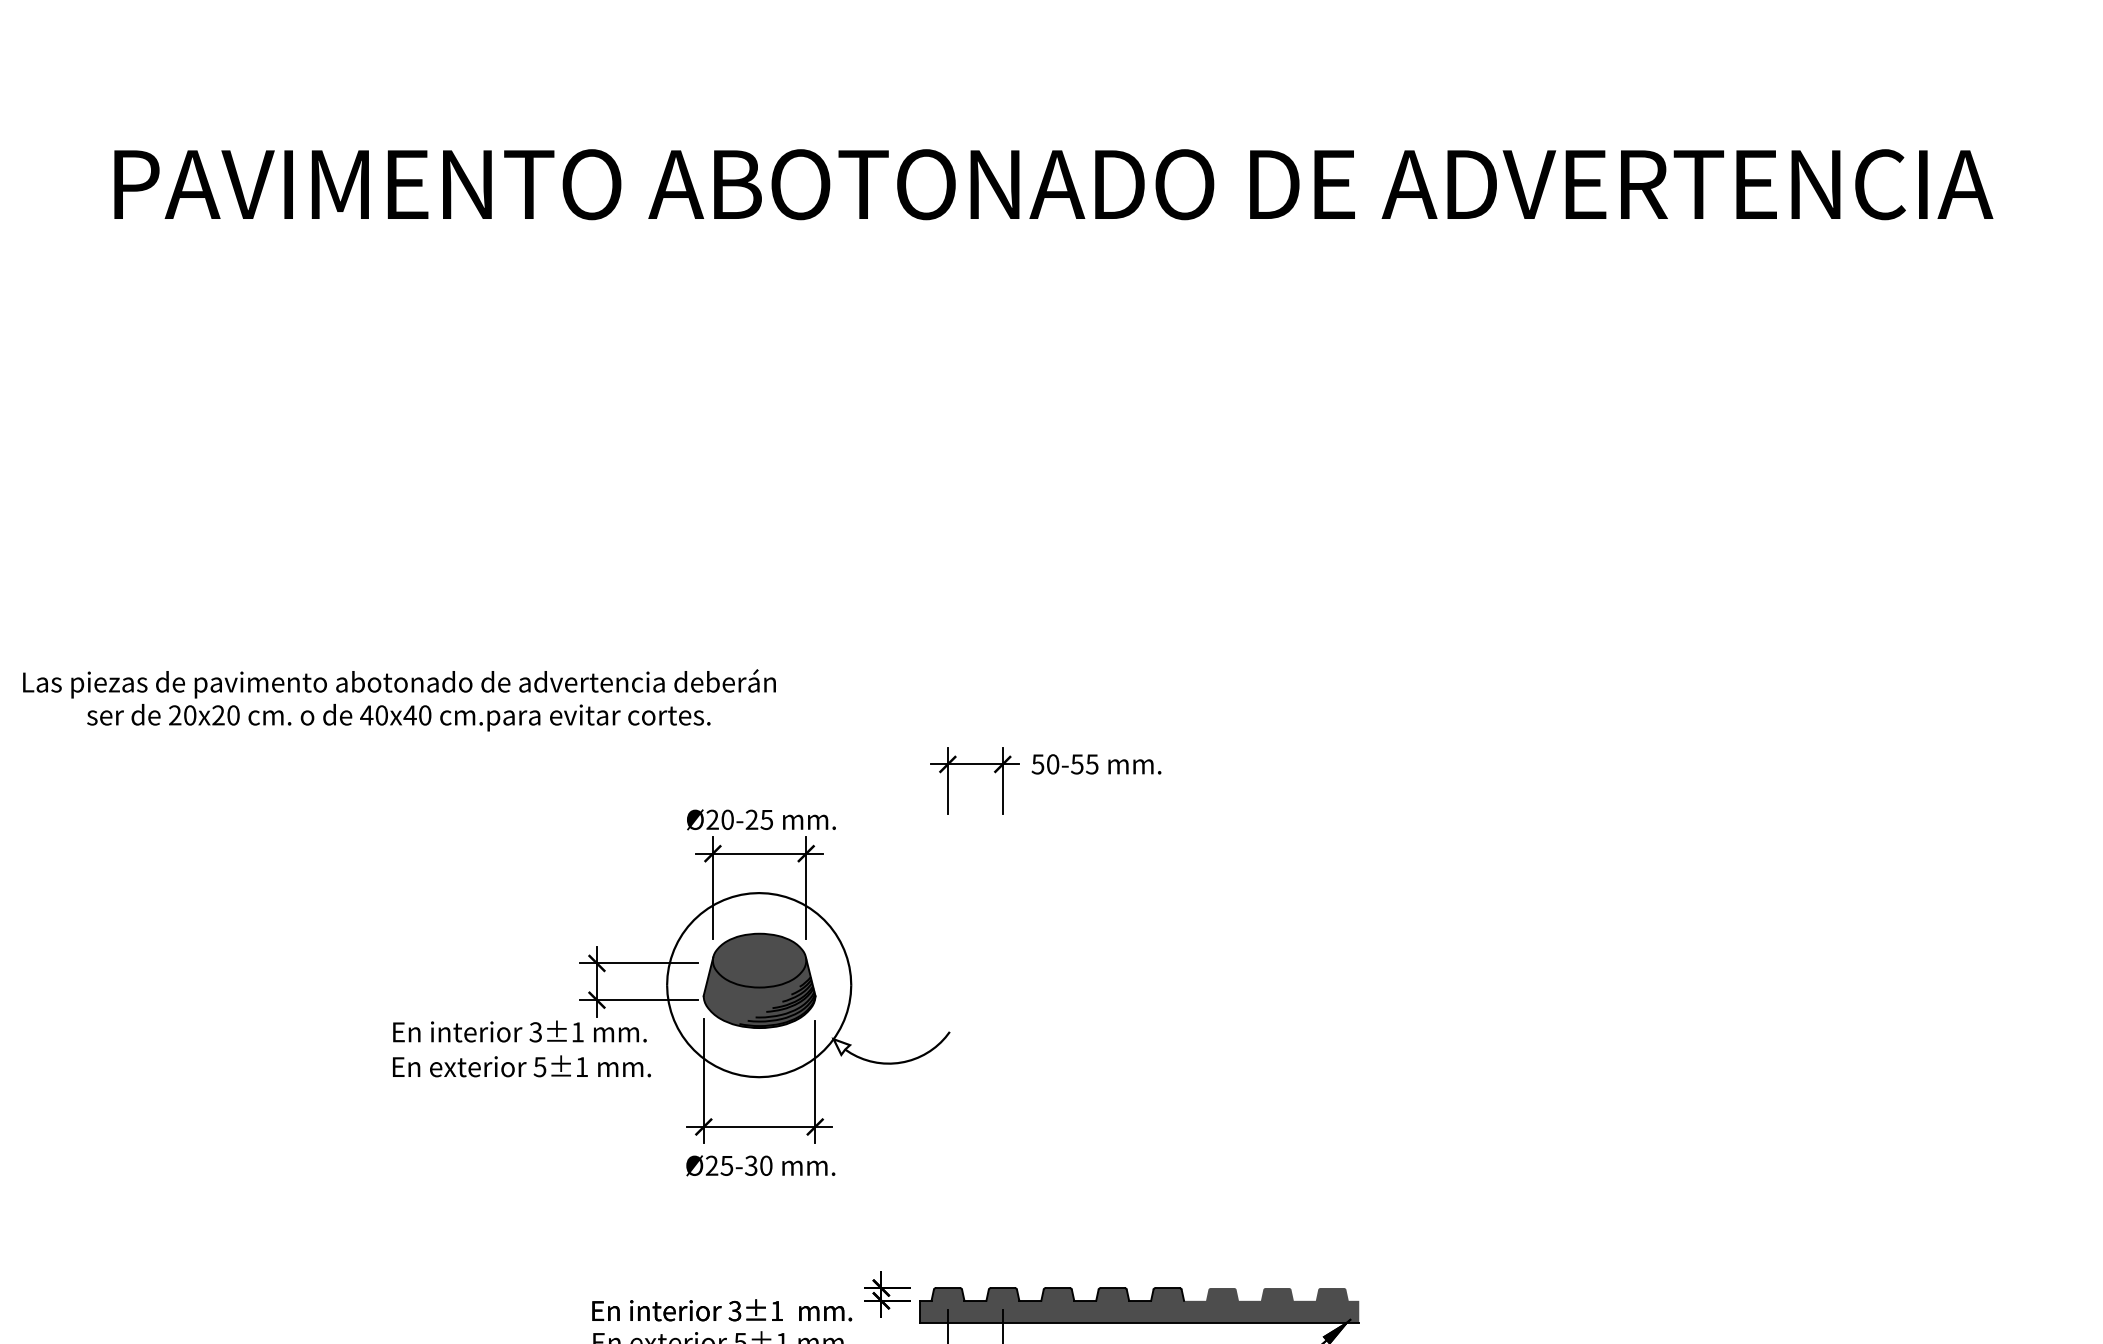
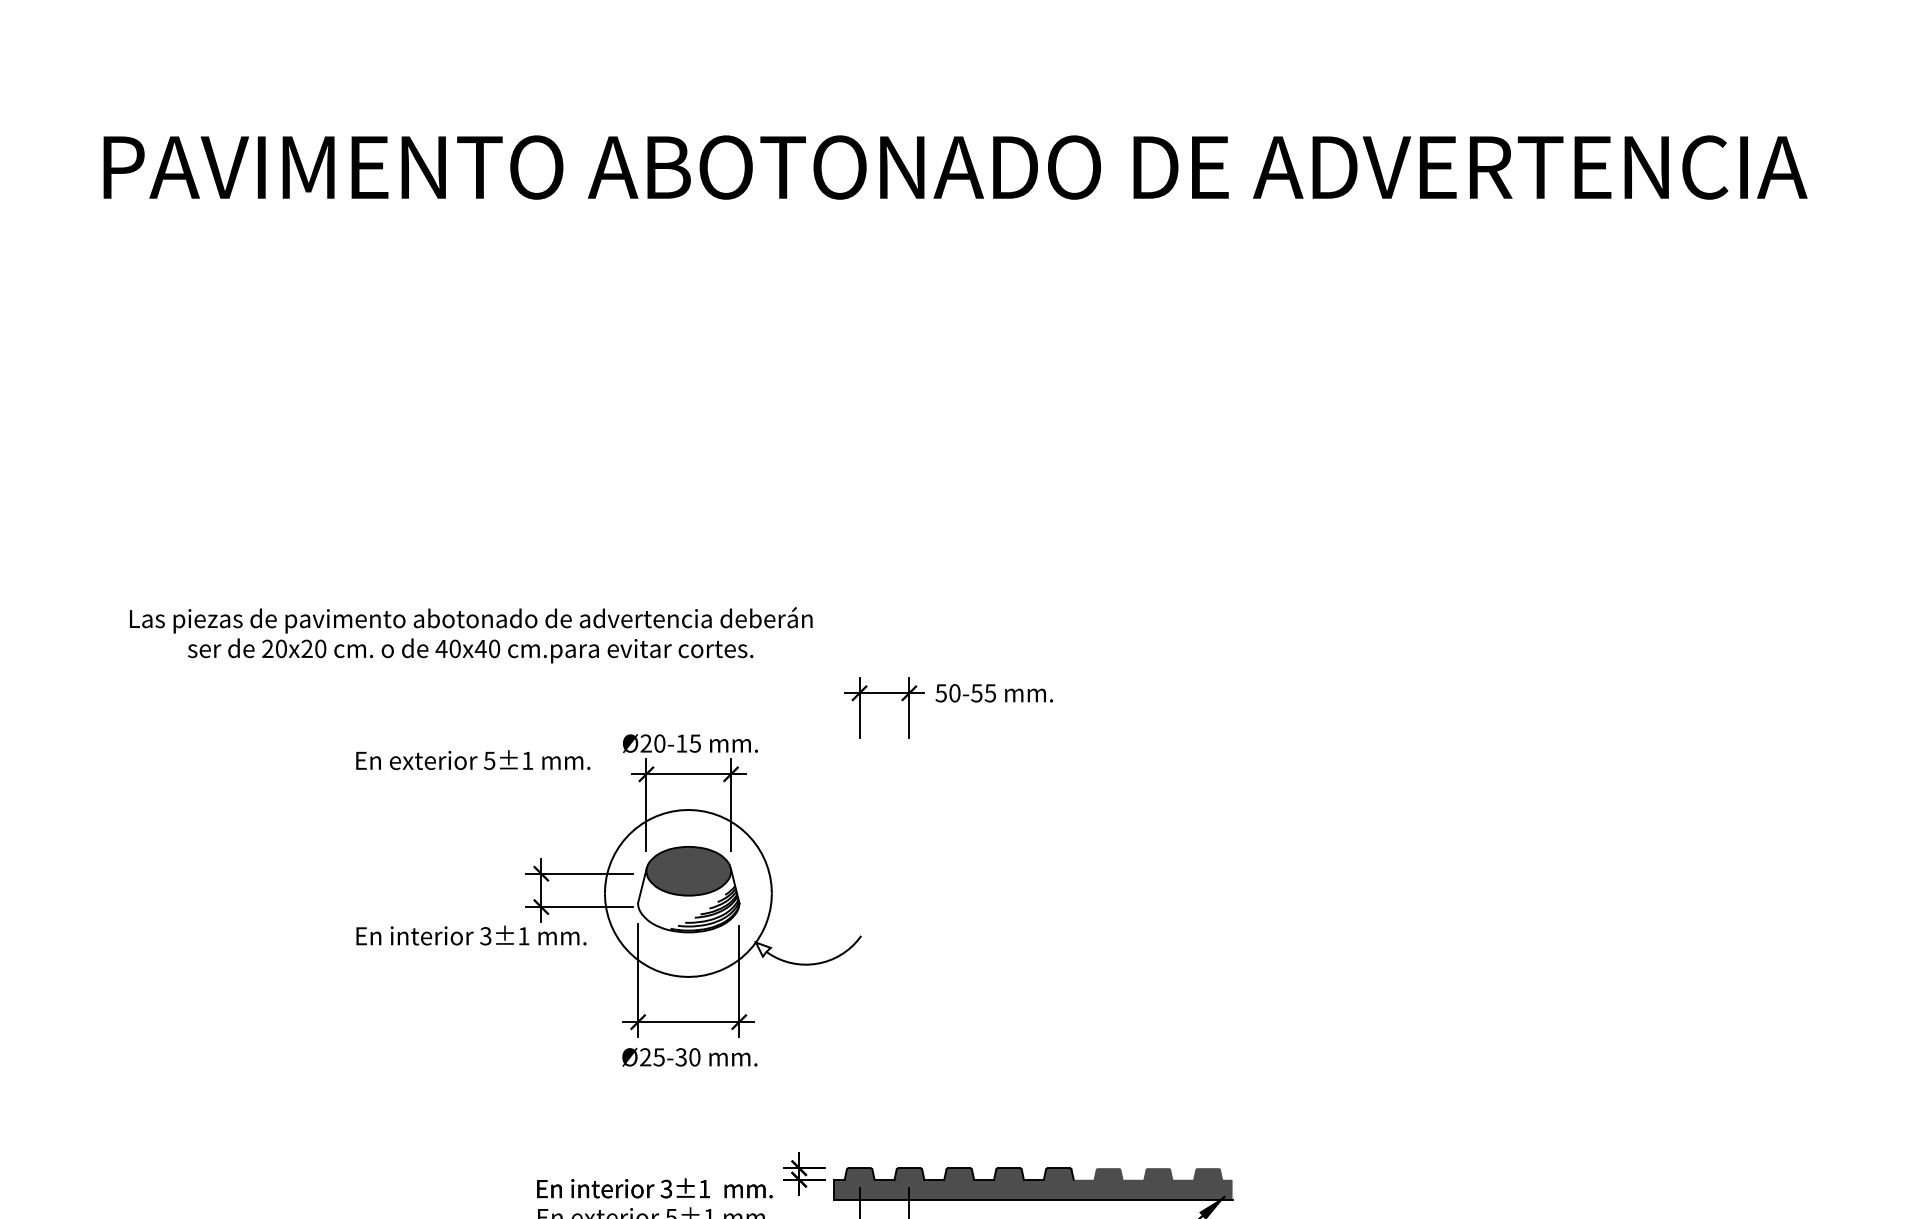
text: (399, 700) -> (471, 635), moved
text: (751, 819) -> (681, 743), Ø20-25 -> Ø20-15
fill: (759, 992) -> (688, 900), removed
text: (522, 1065) -> (473, 759), moved

